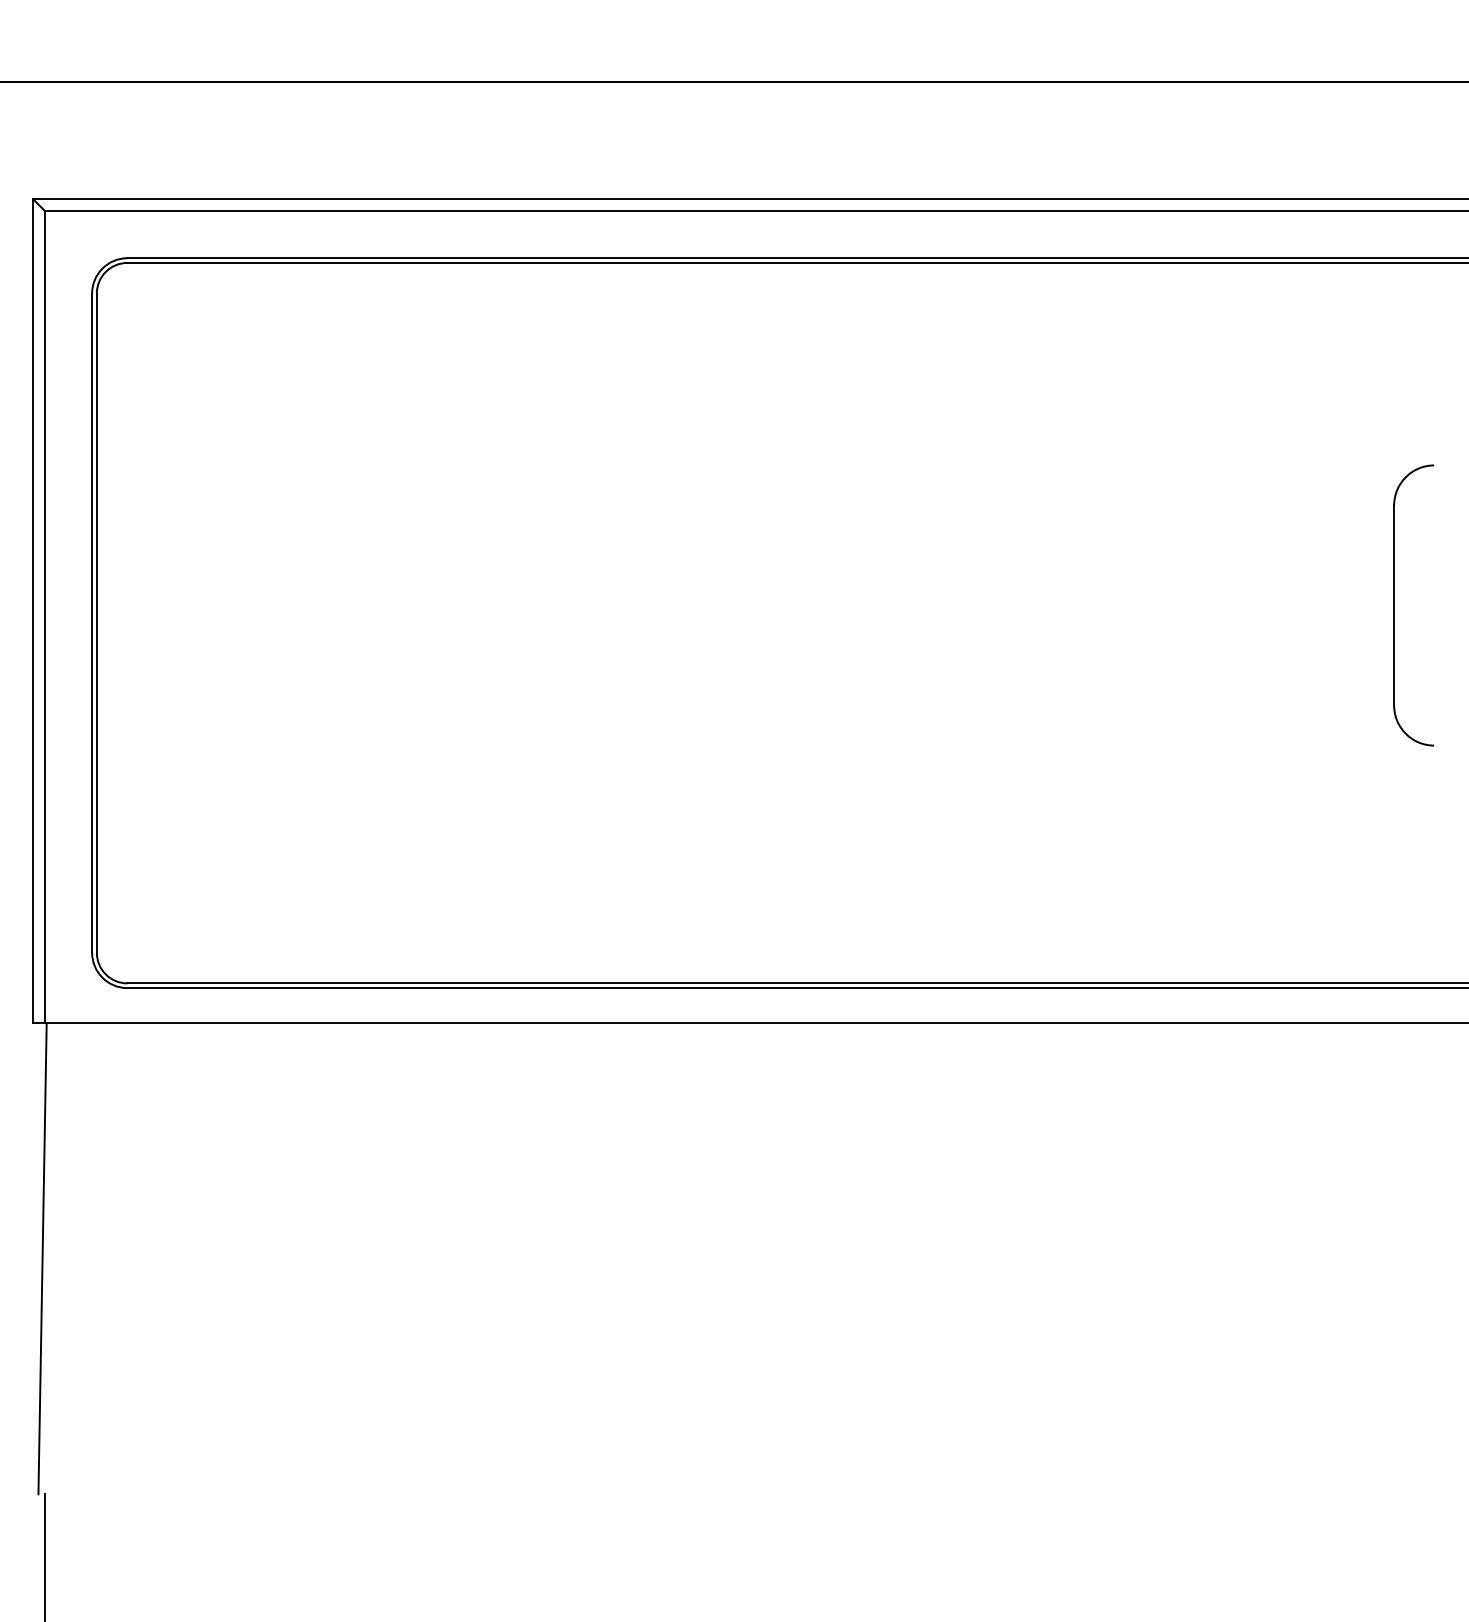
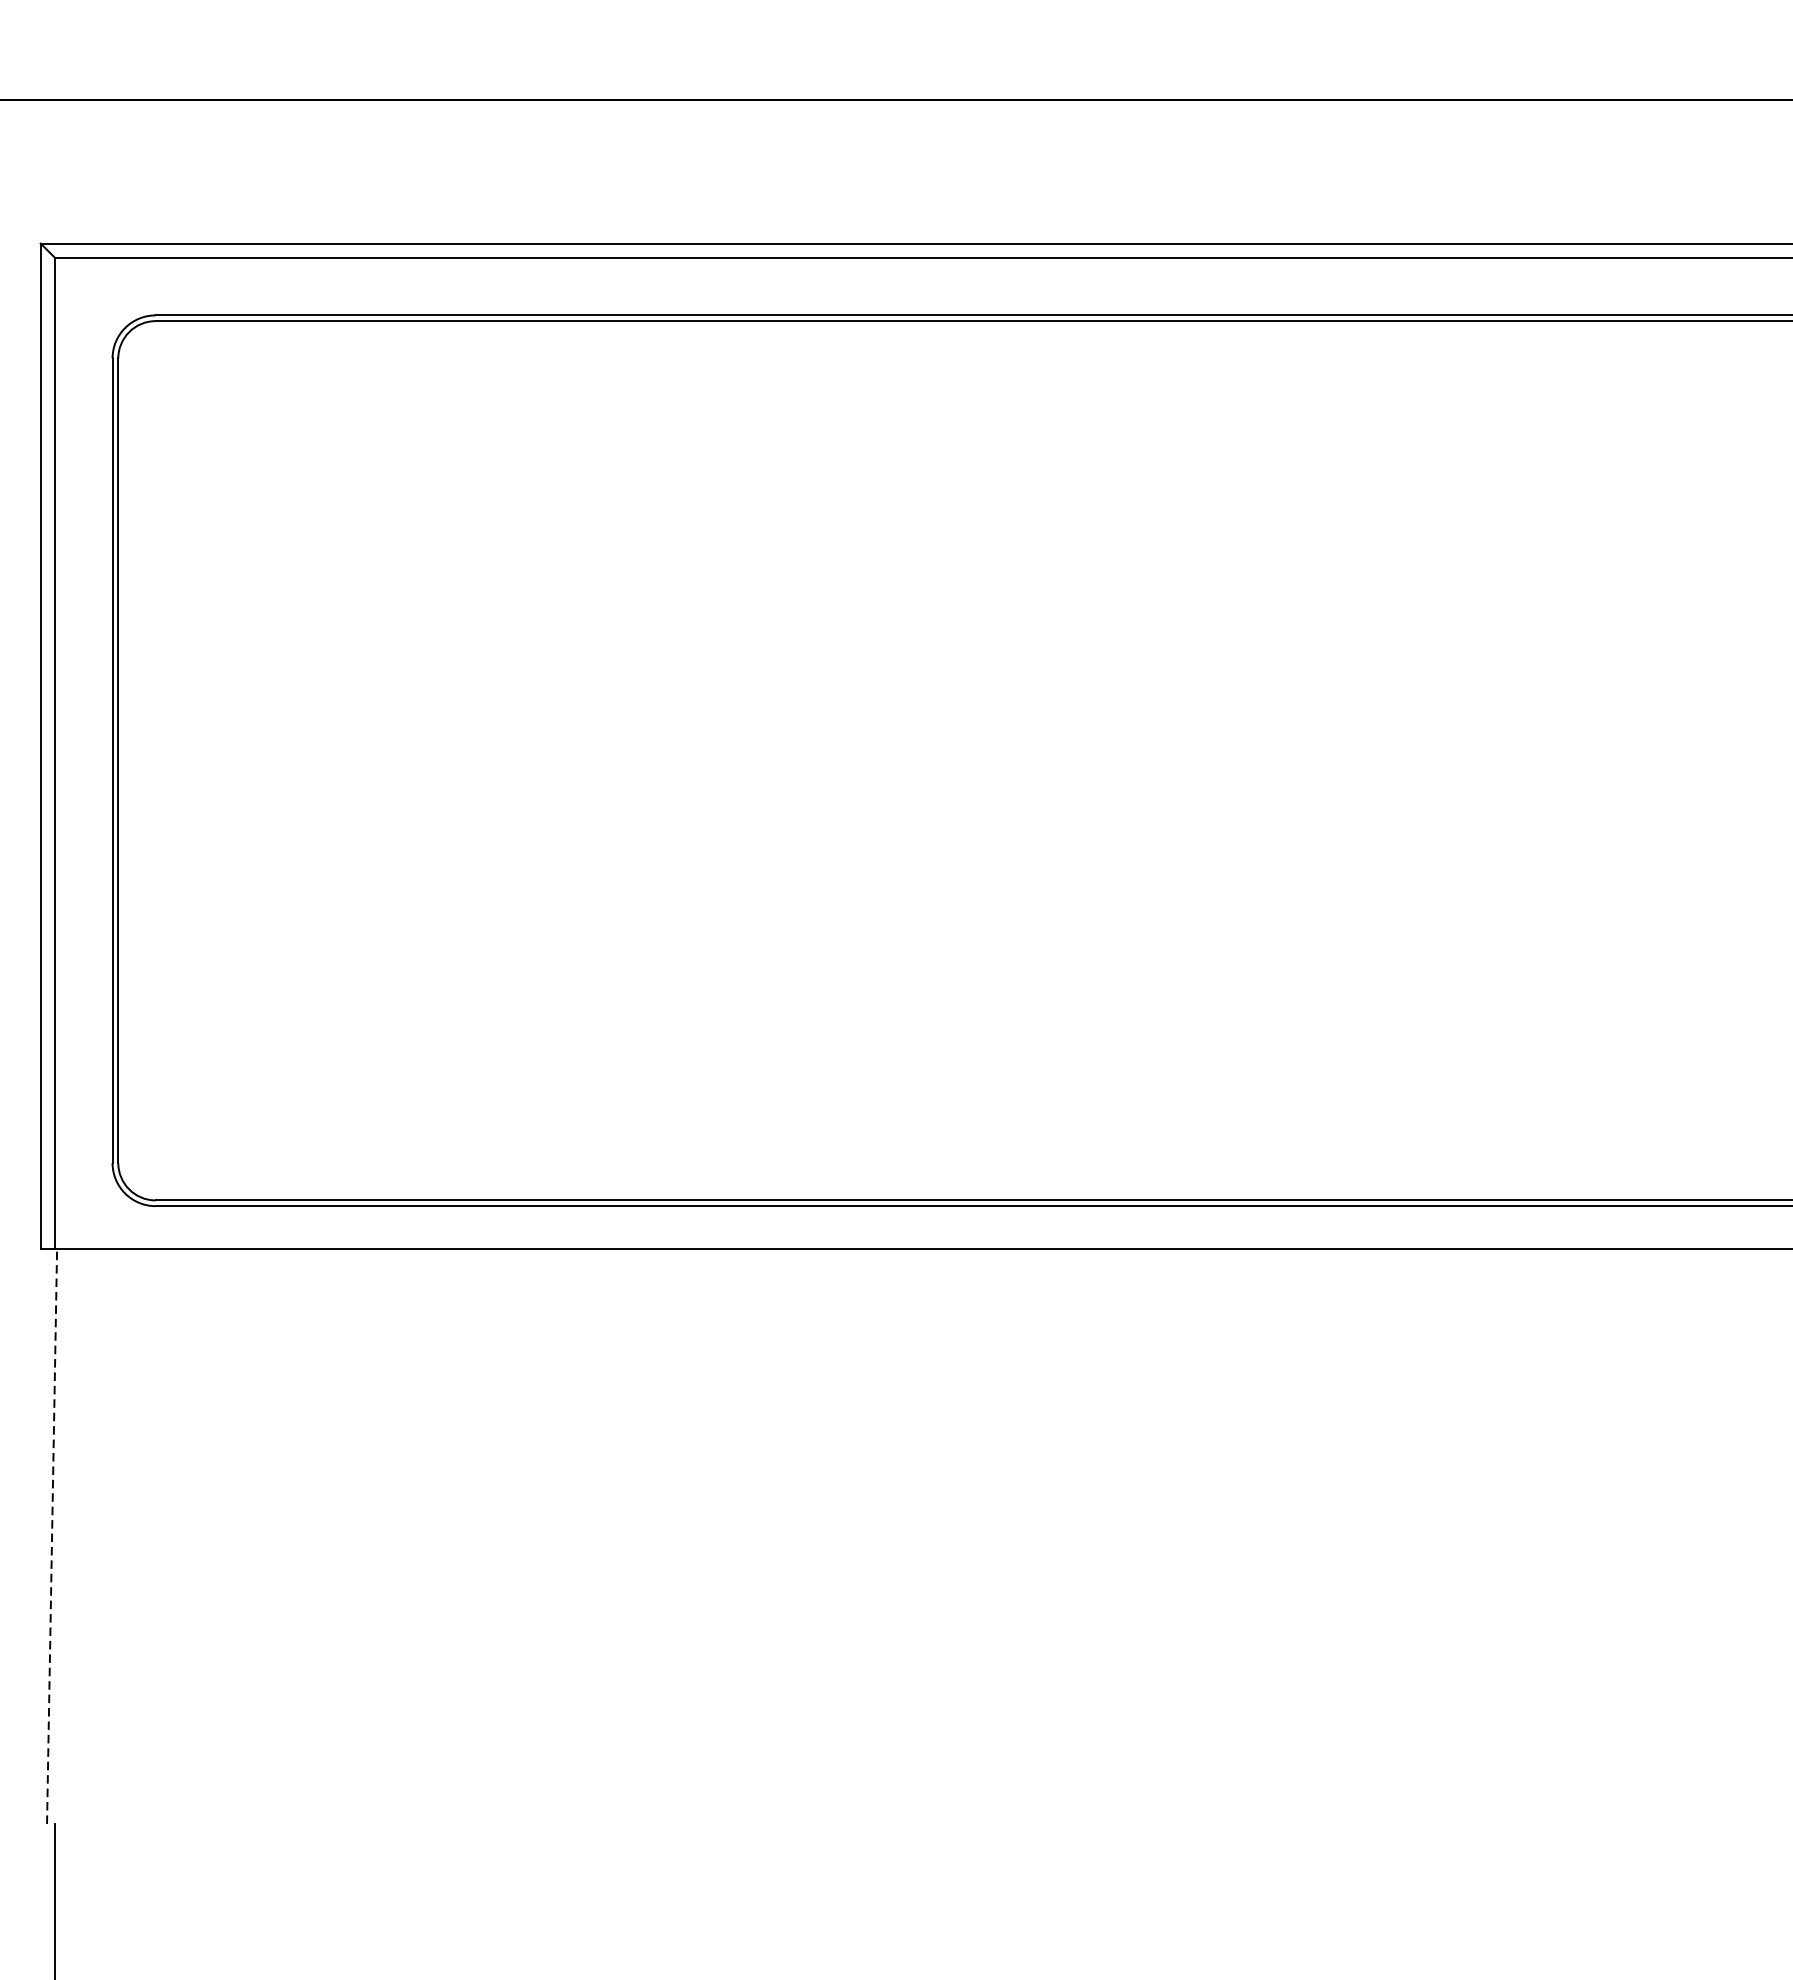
part: (1394, 605) -> (1701, 739), removed
line: (42, 1258) -> (51, 1536), solid -> dashed

